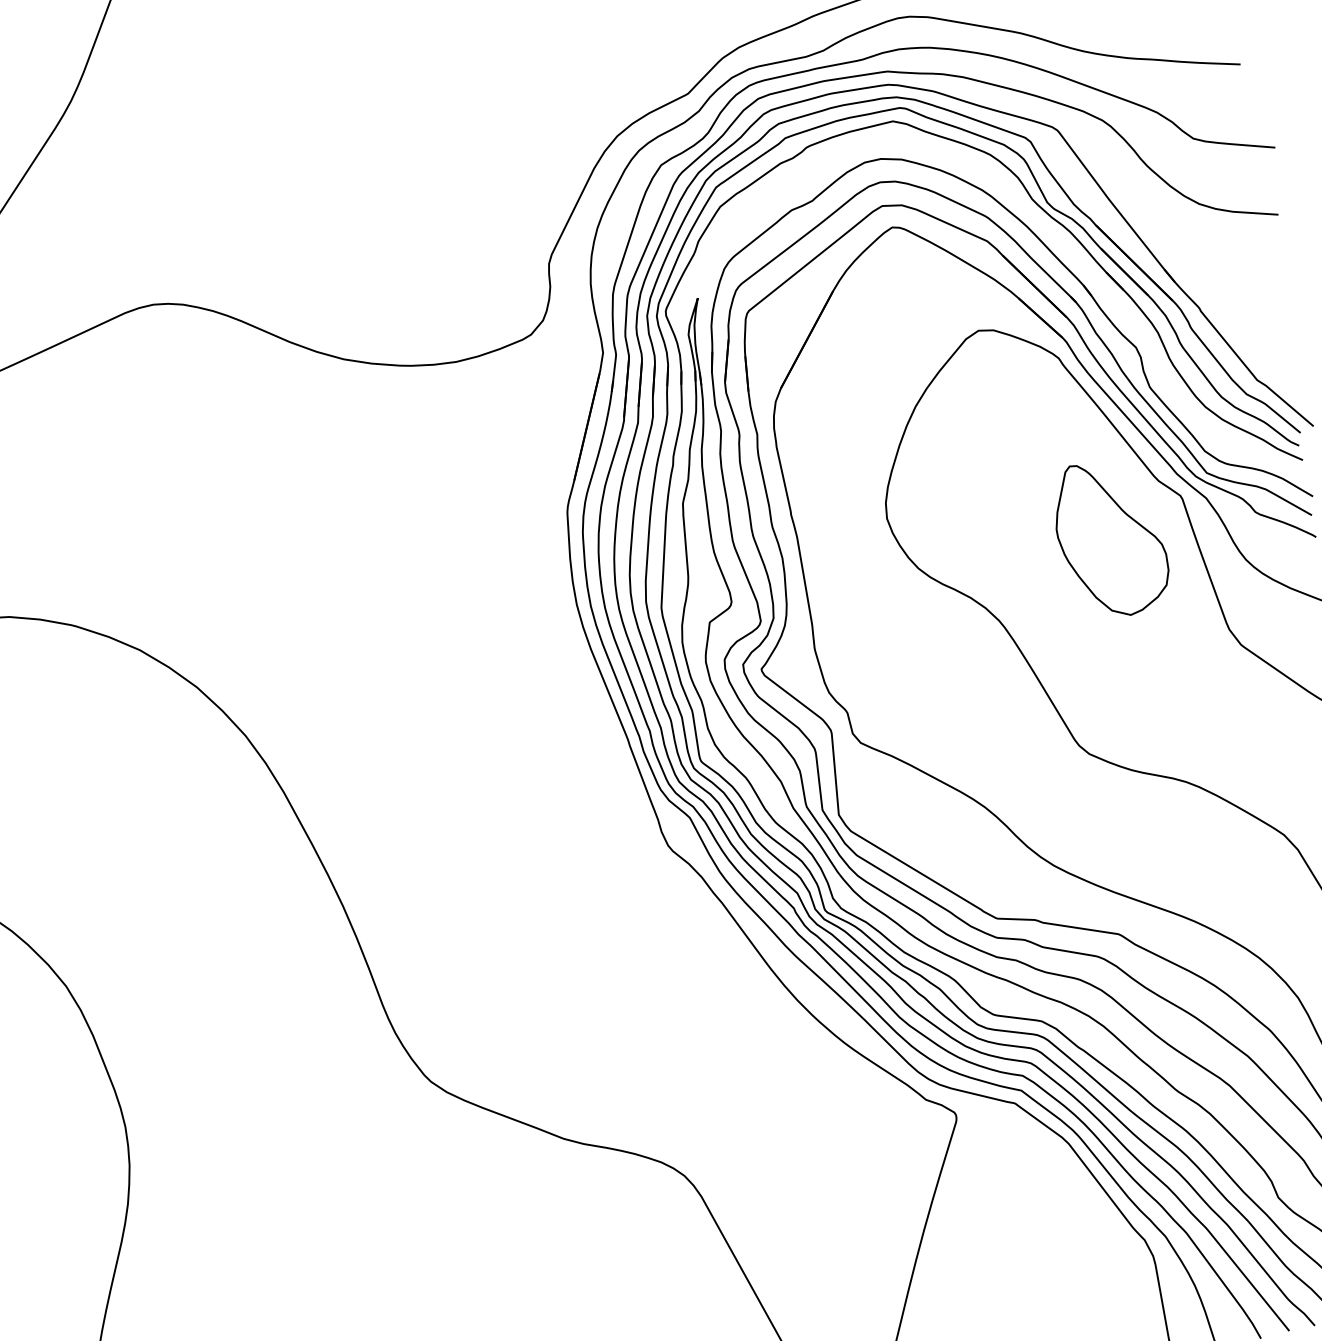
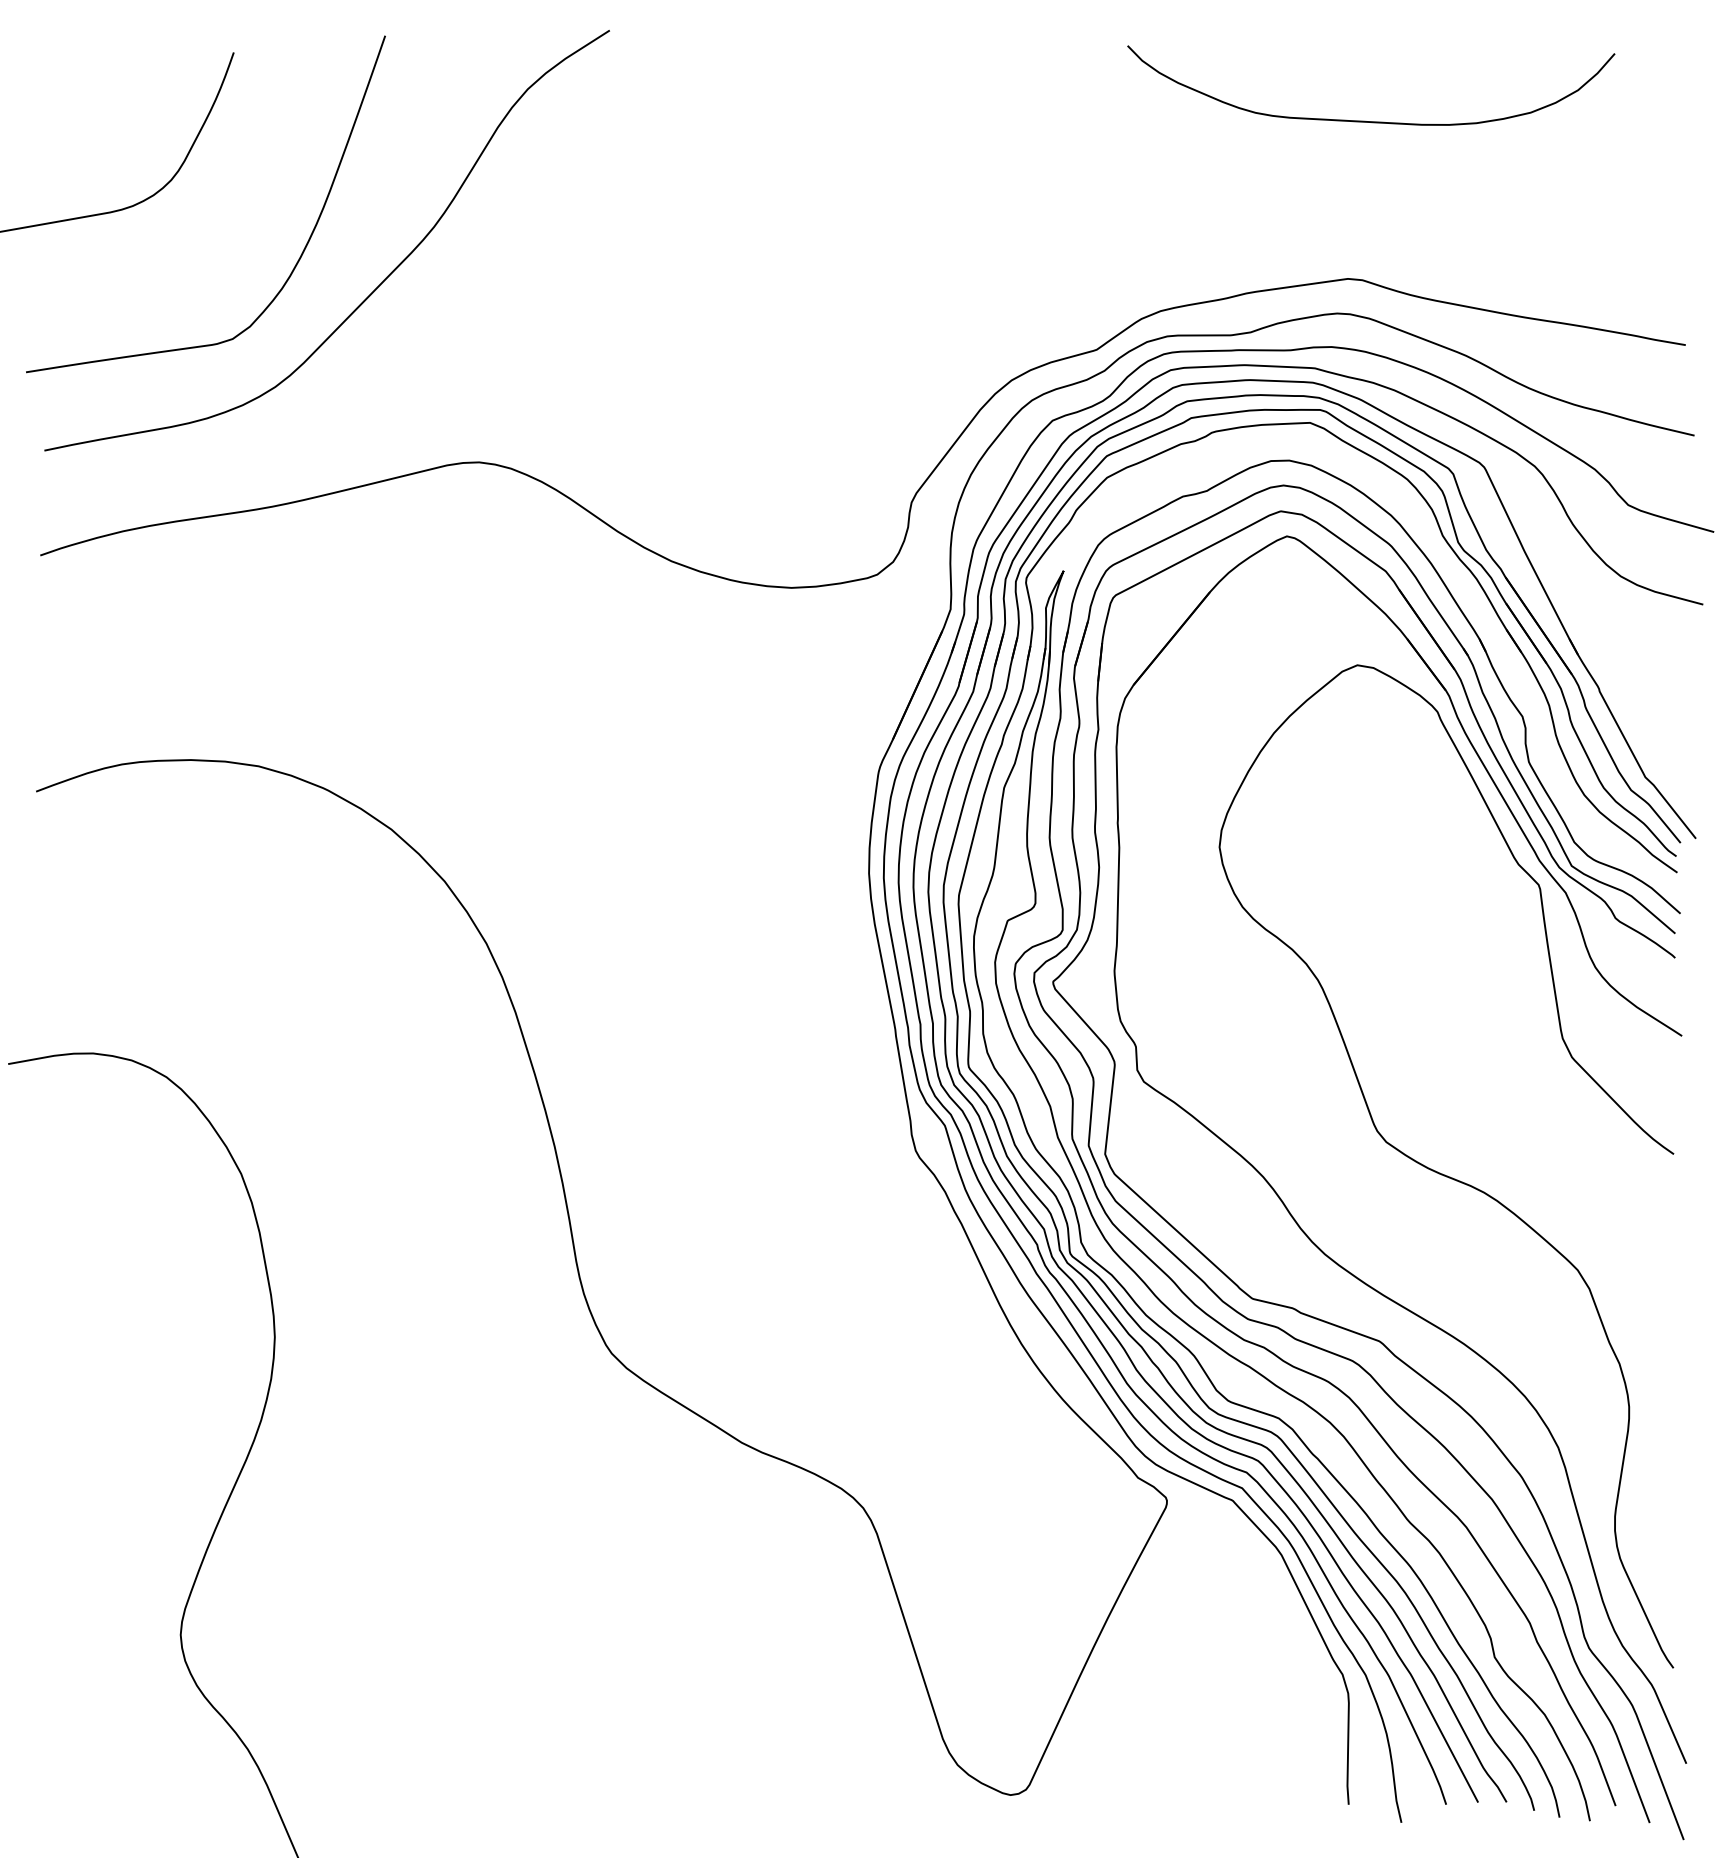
part: (1110, 538) -> (1454, 915), removed

